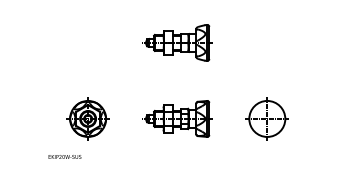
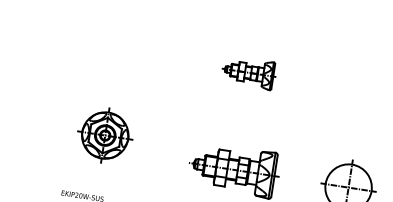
part: (177, 42) -> (248, 72), size x0.6
part: (87, 118) -> (104, 134), moved

